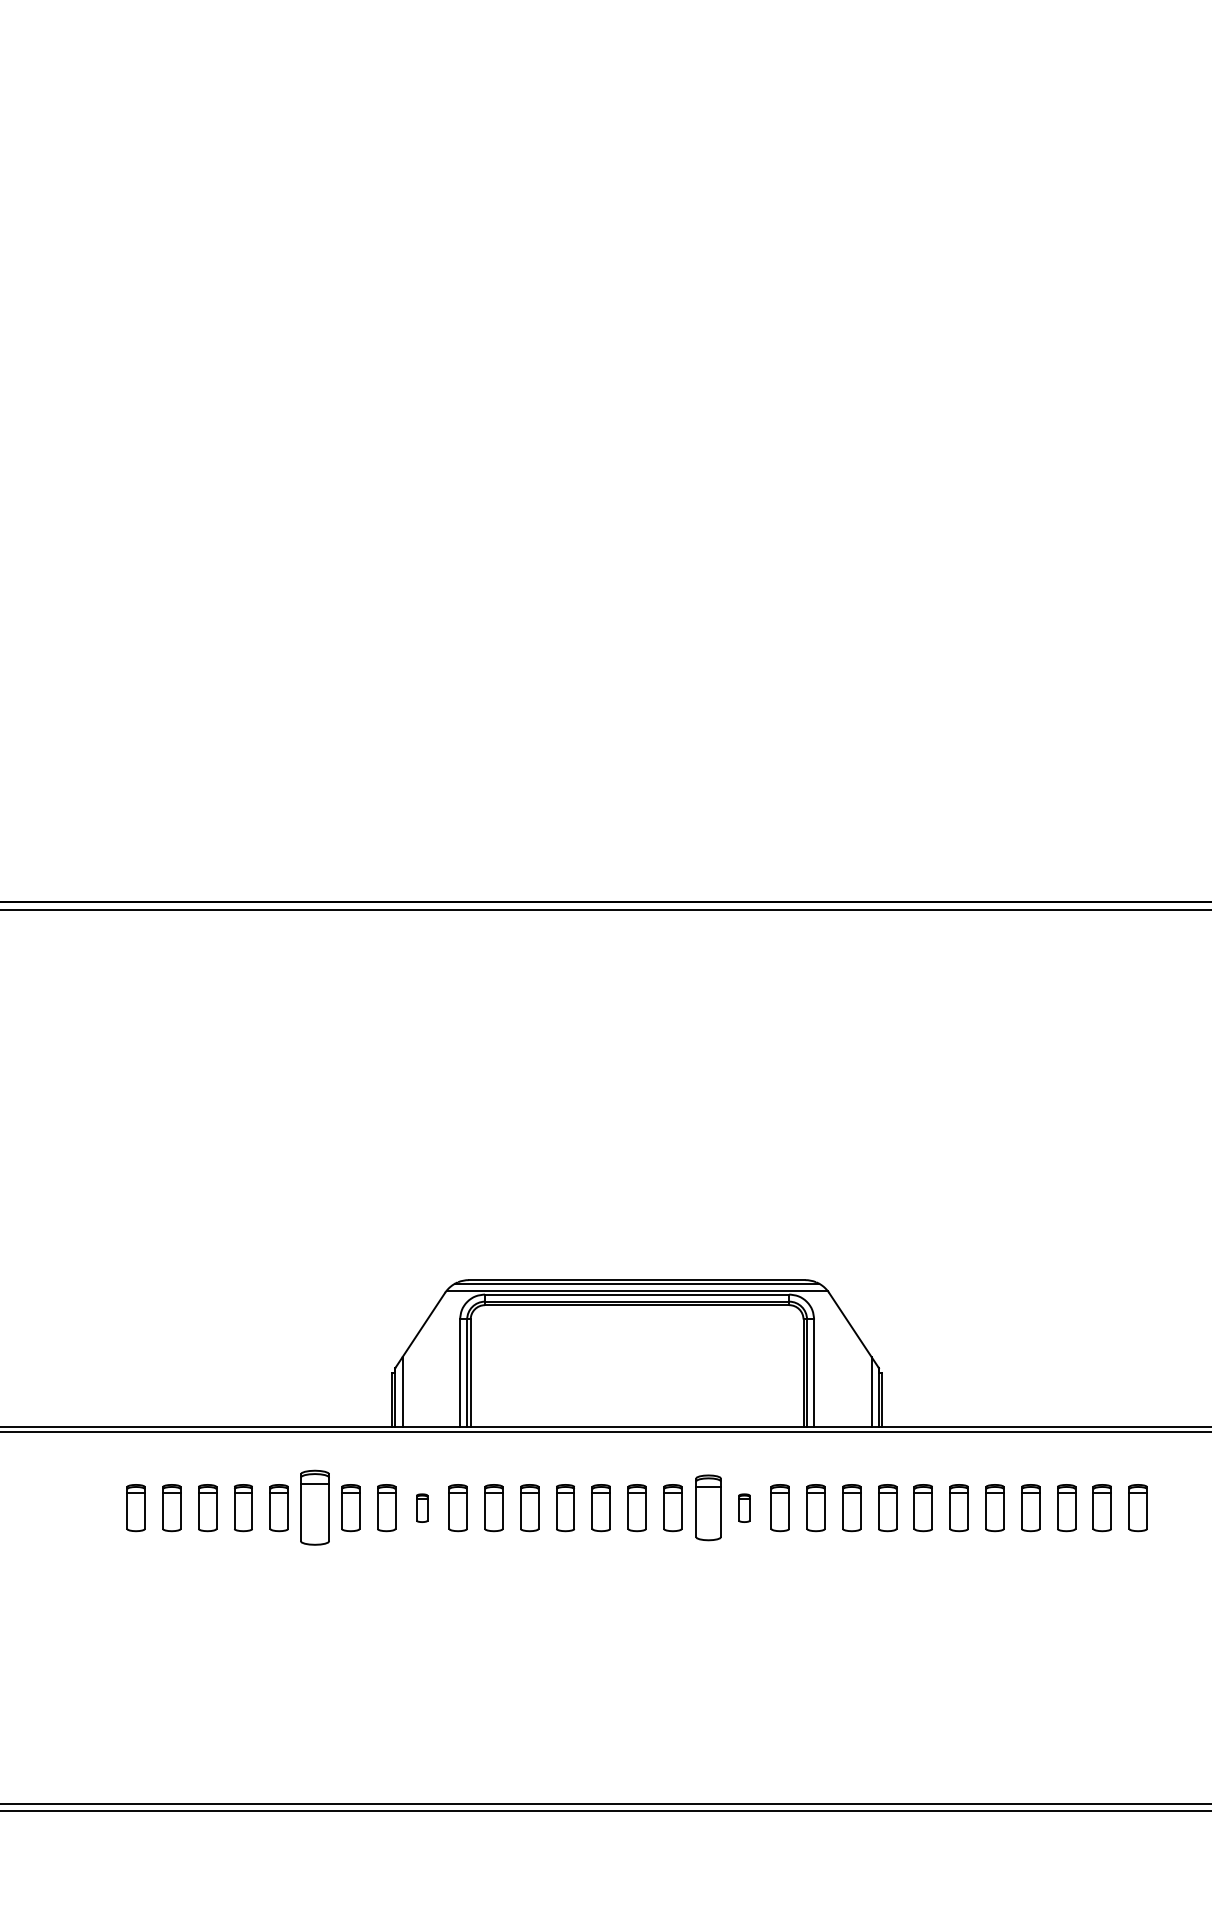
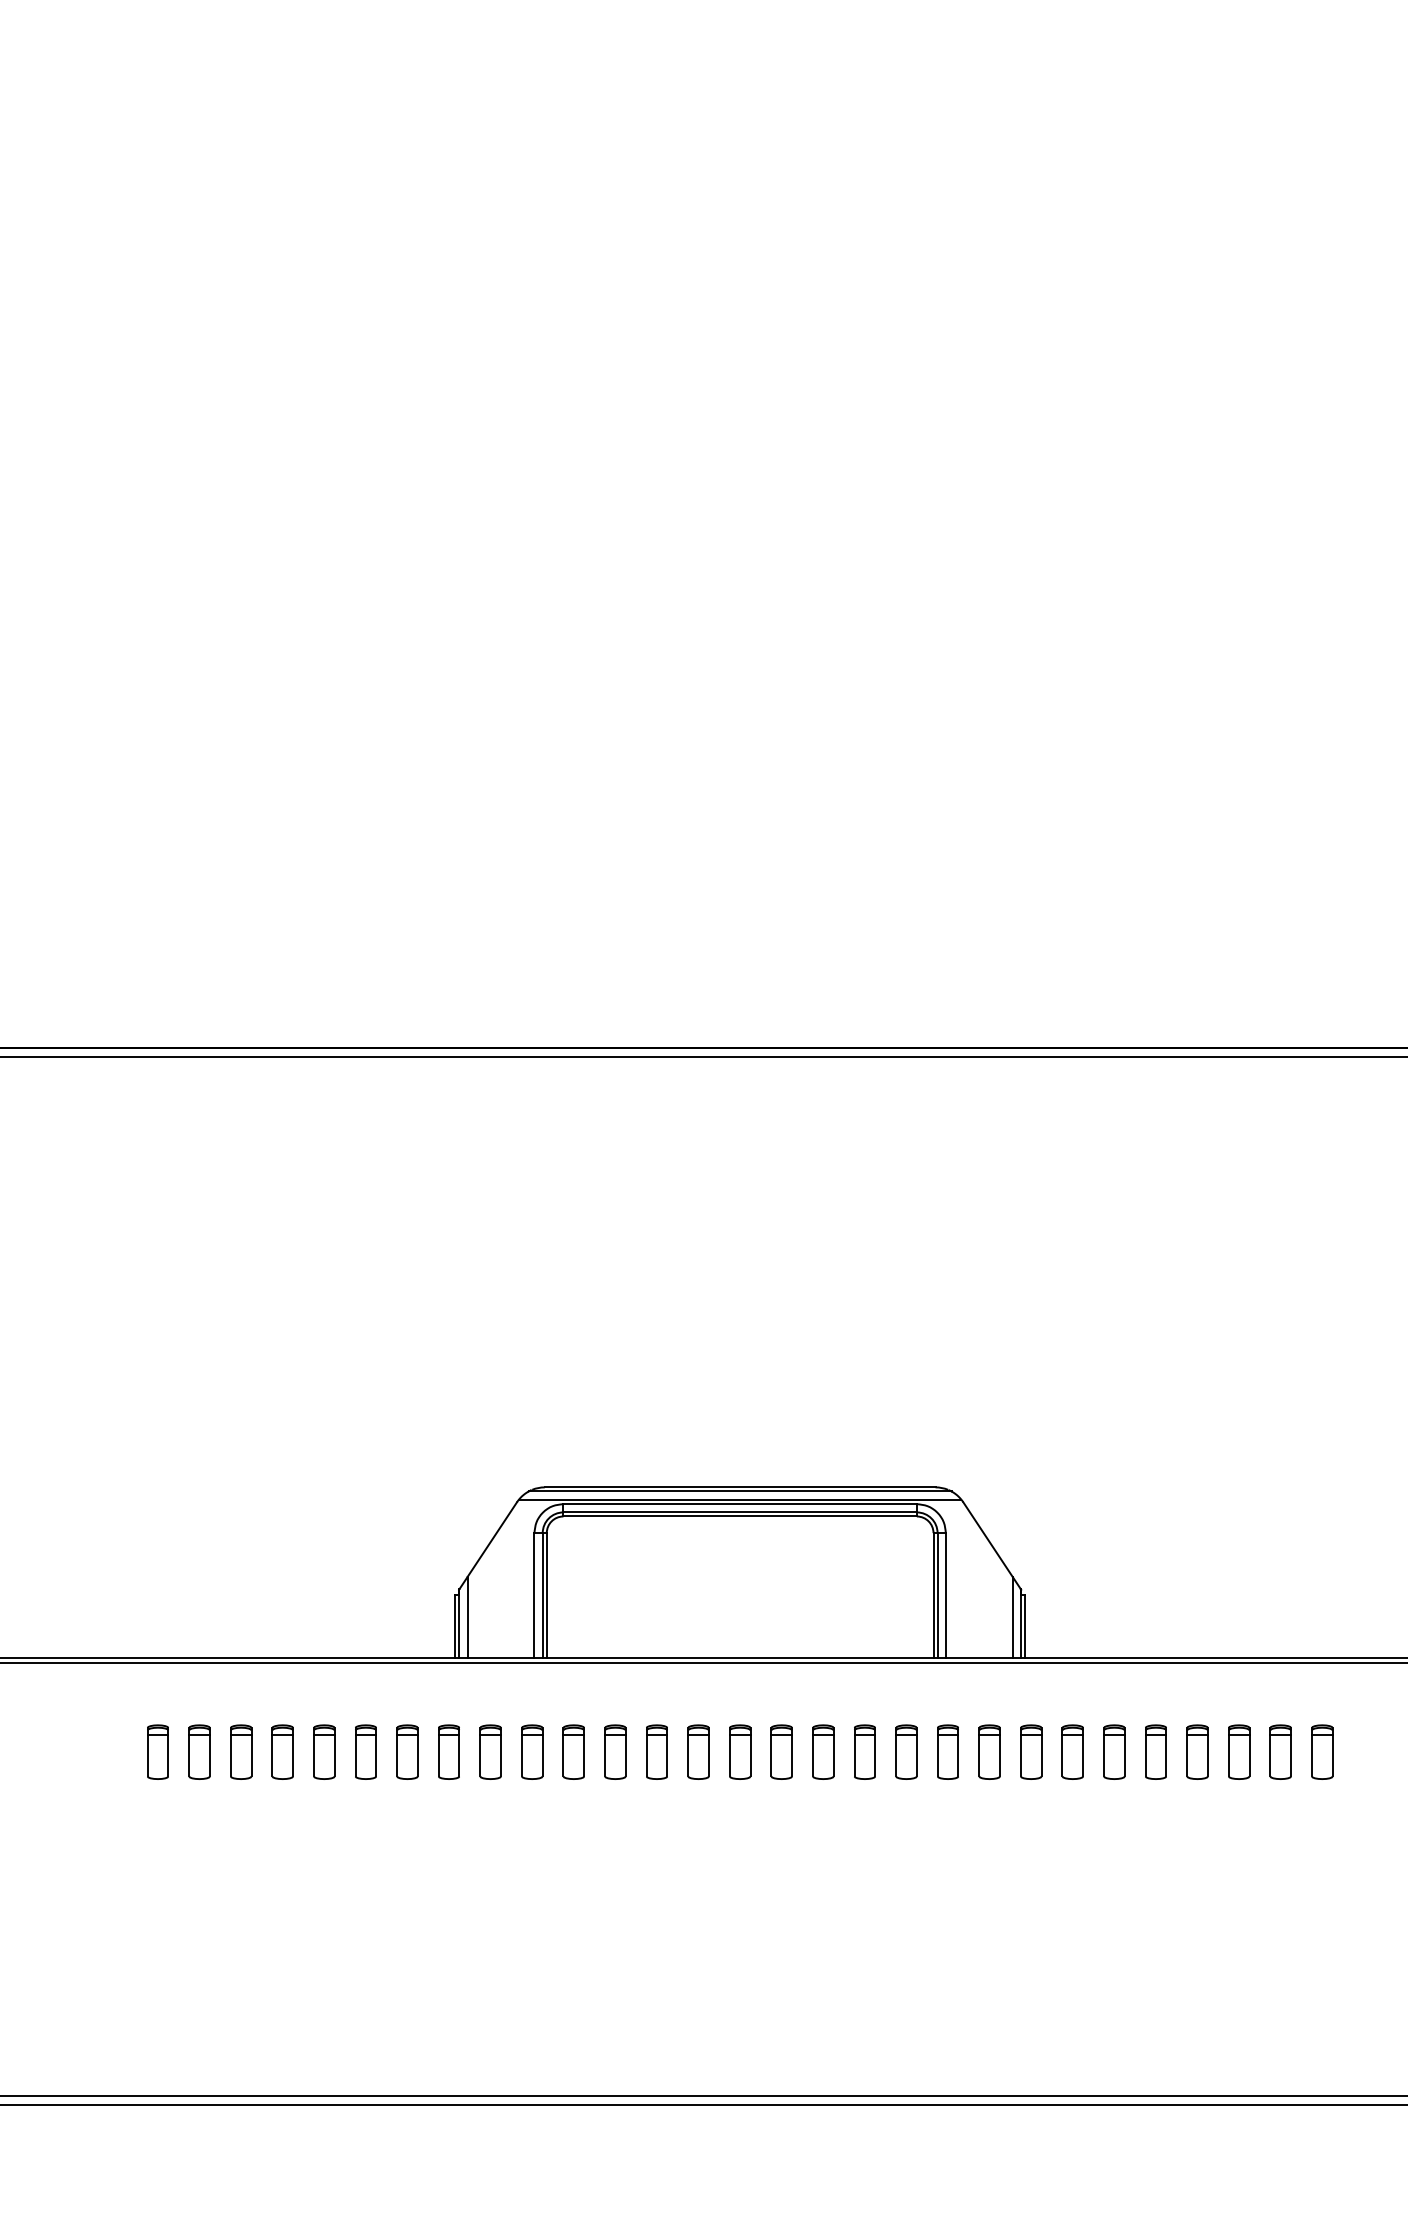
part: (314, 1508) -> (365, 1752), size x0.62
part: (421, 1508) -> (489, 1752), size x1.67
part: (708, 1508) -> (823, 1752), size x0.71
part: (744, 1508) -> (864, 1752), size x1.67

